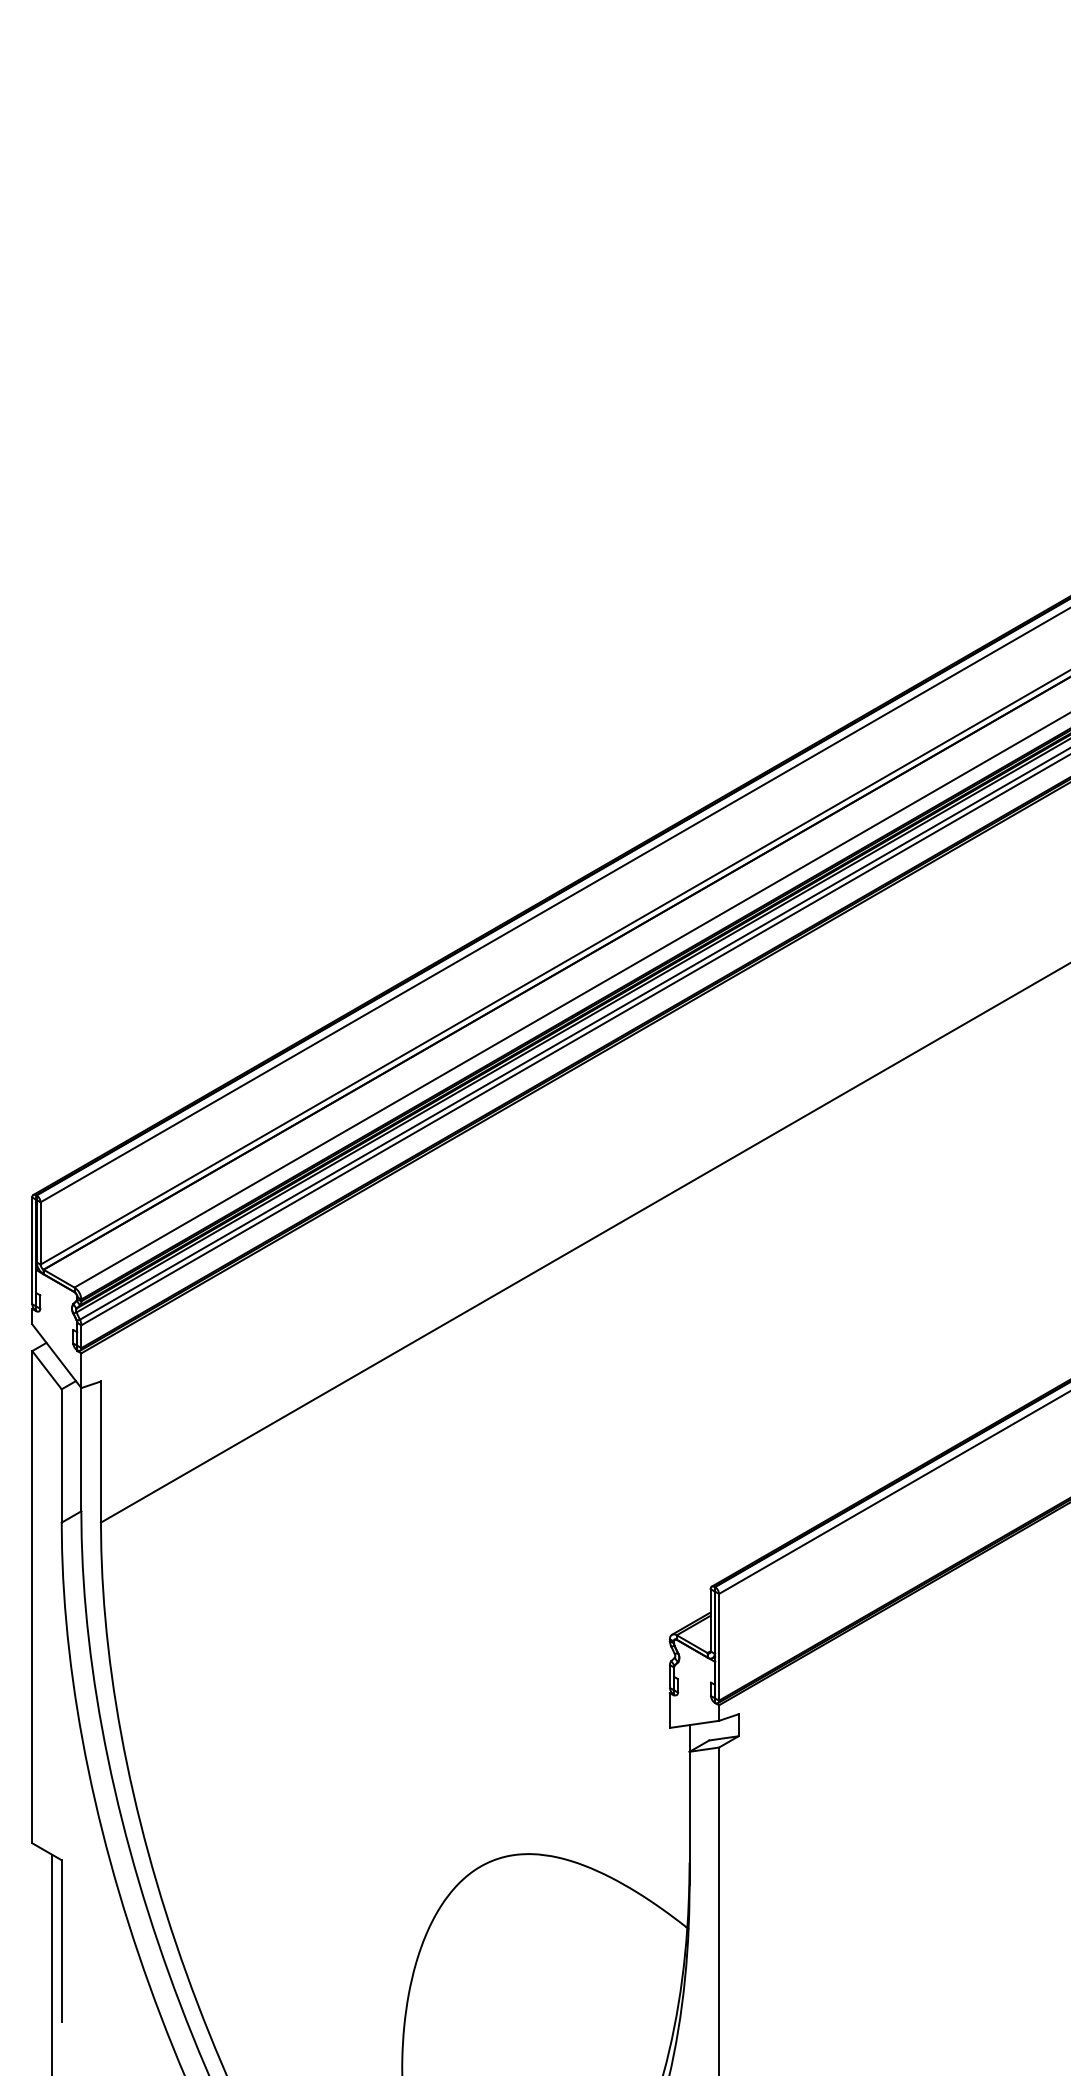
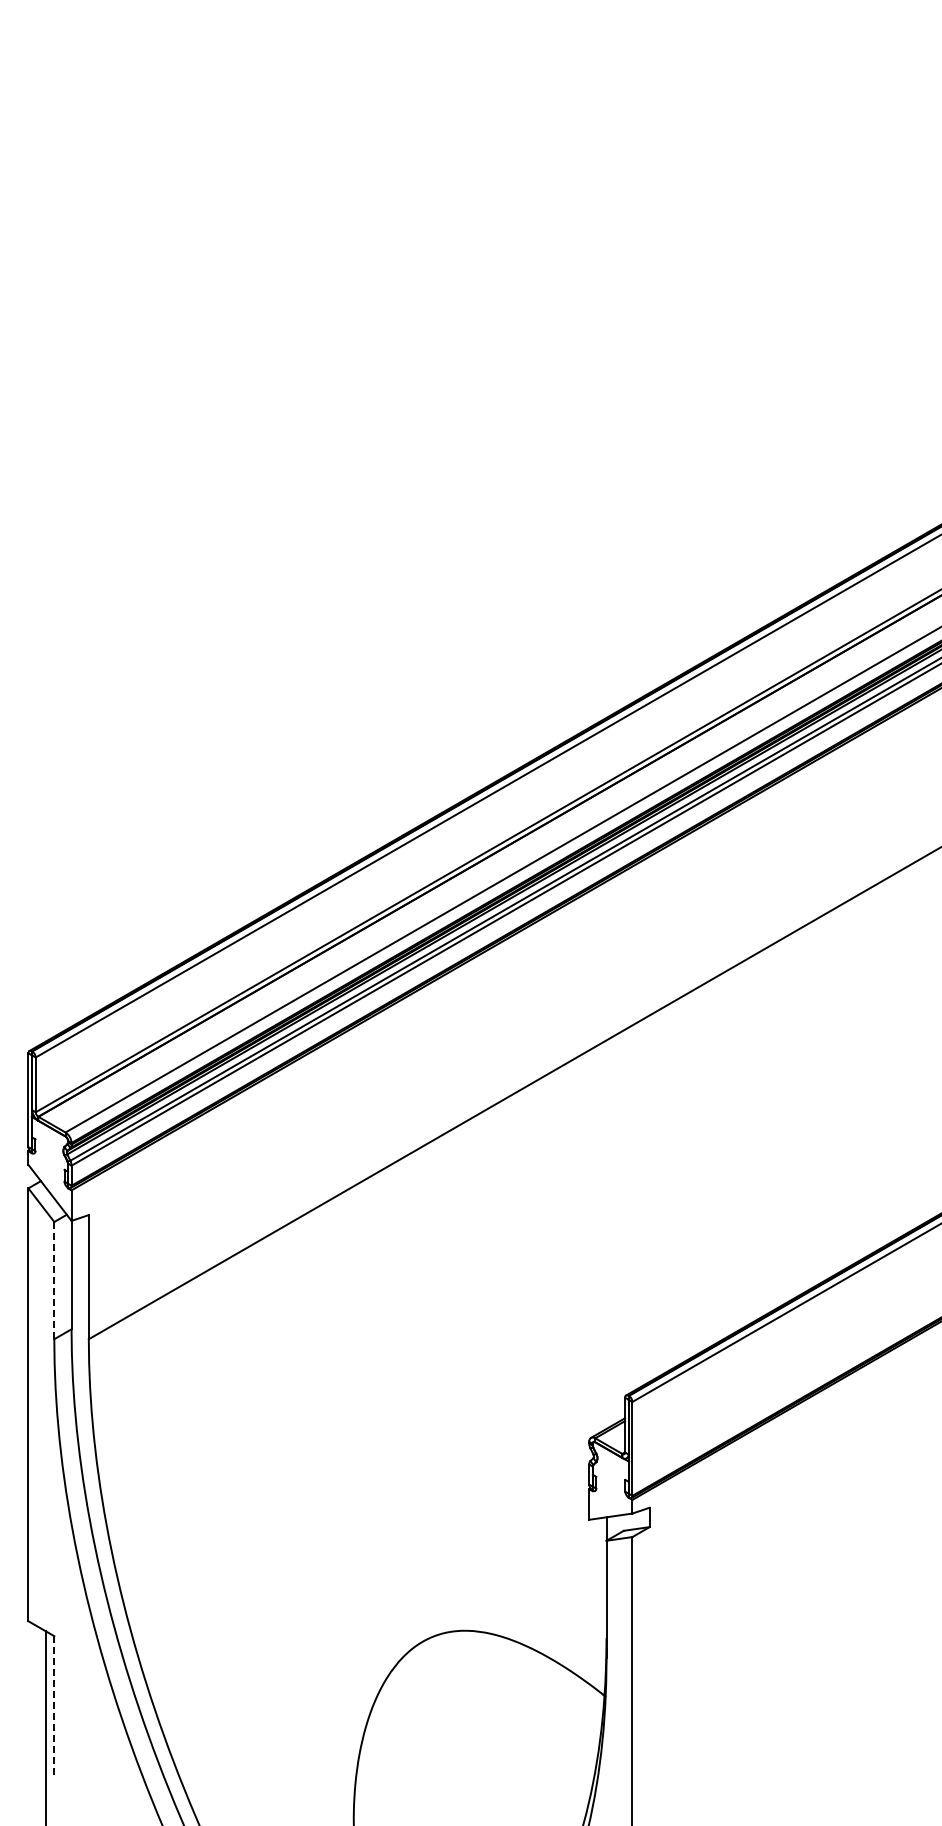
line: (61, 1455) -> (54, 1280), solid -> dashed
line: (61, 1941) -> (54, 1707), solid -> dashed

